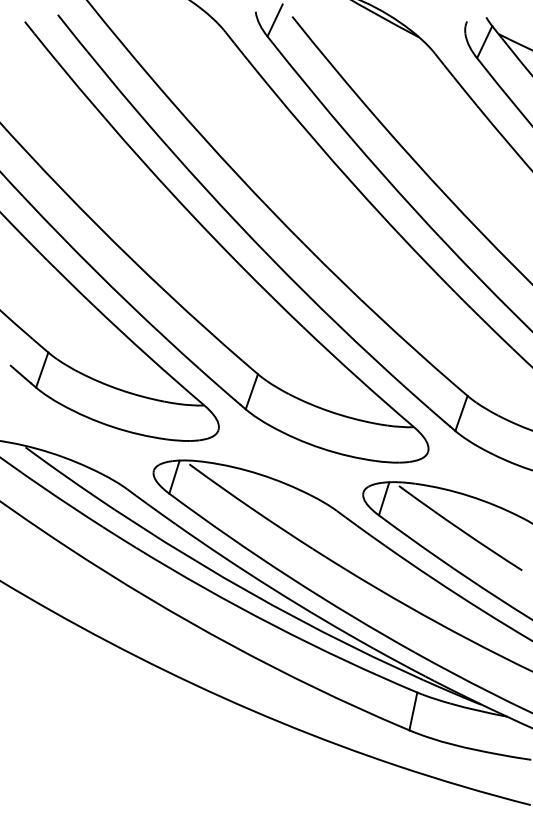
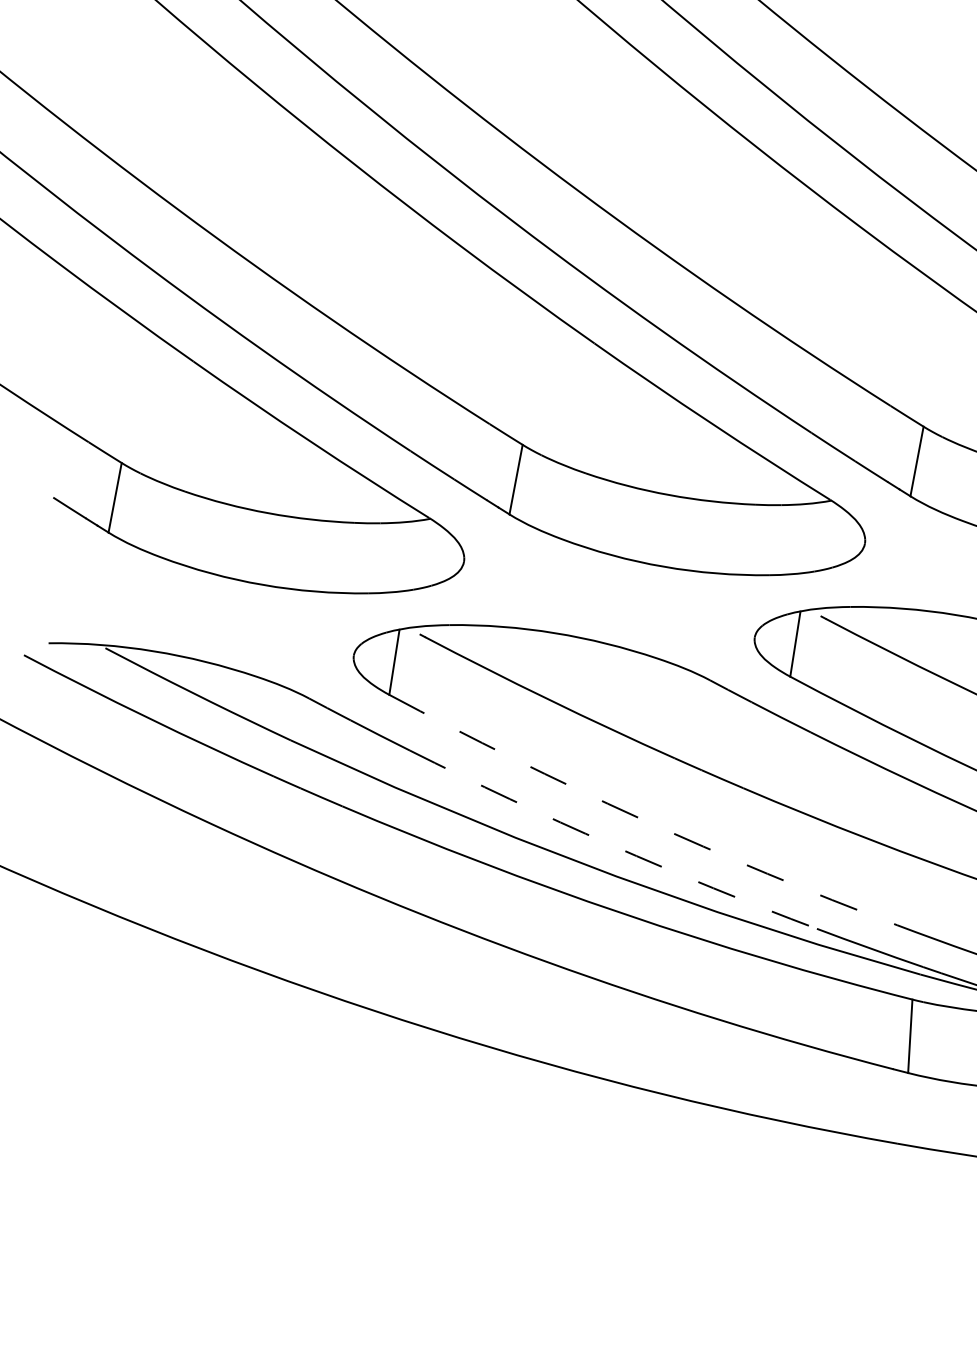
arc: (289, 577) -> (639, 818), solid -> dashed
arc: (272, 588) -> (610, 844), solid -> dashed

